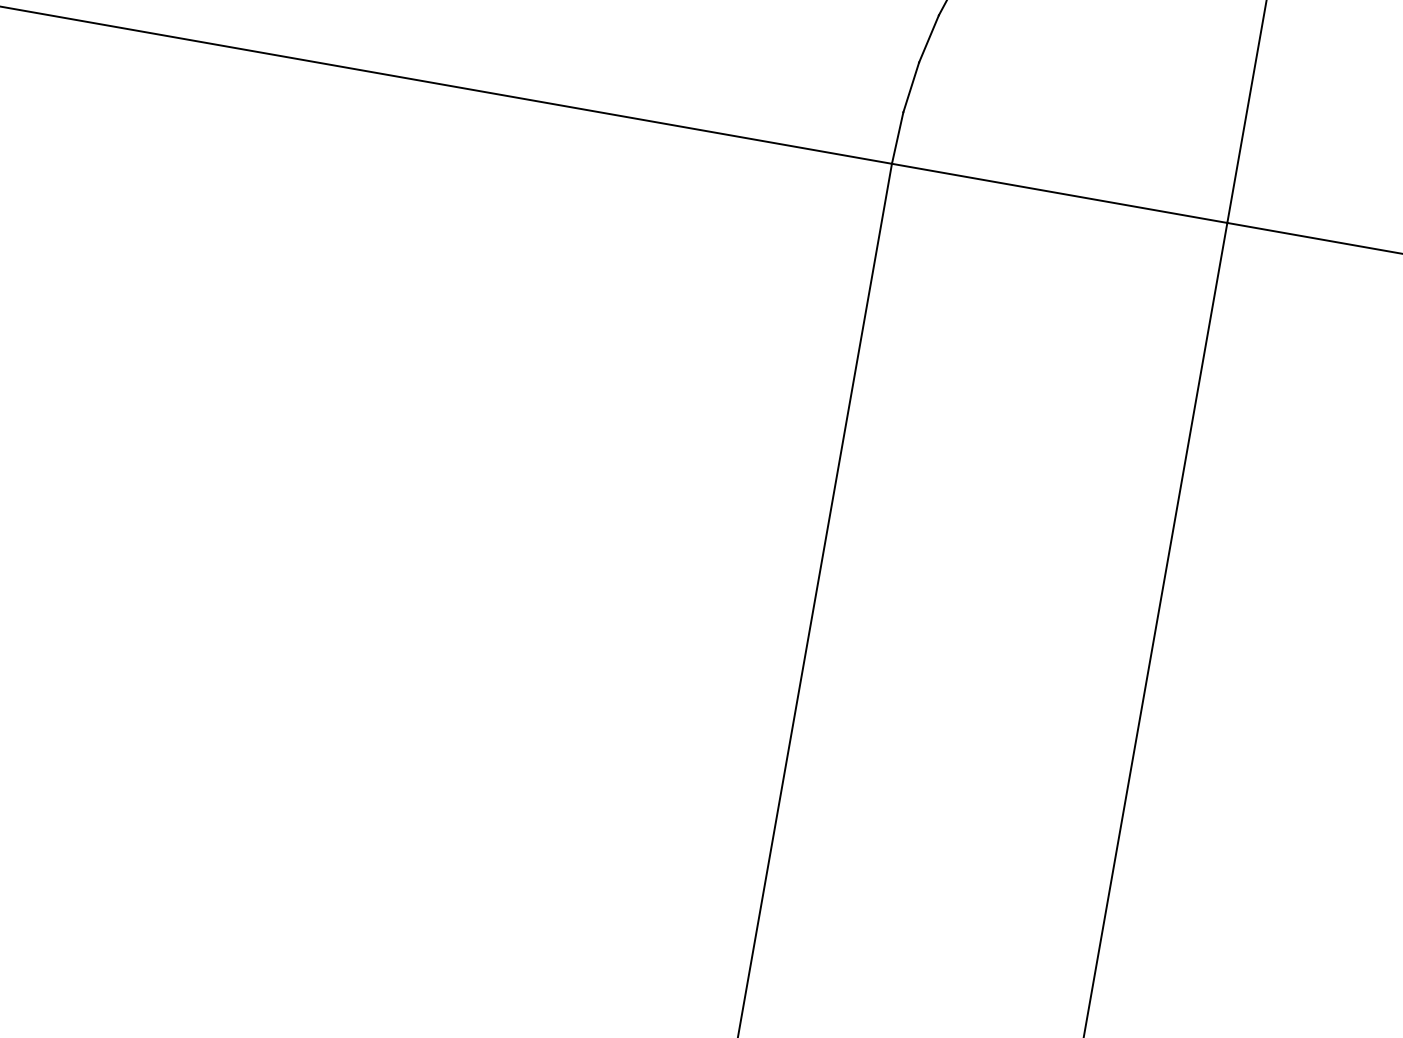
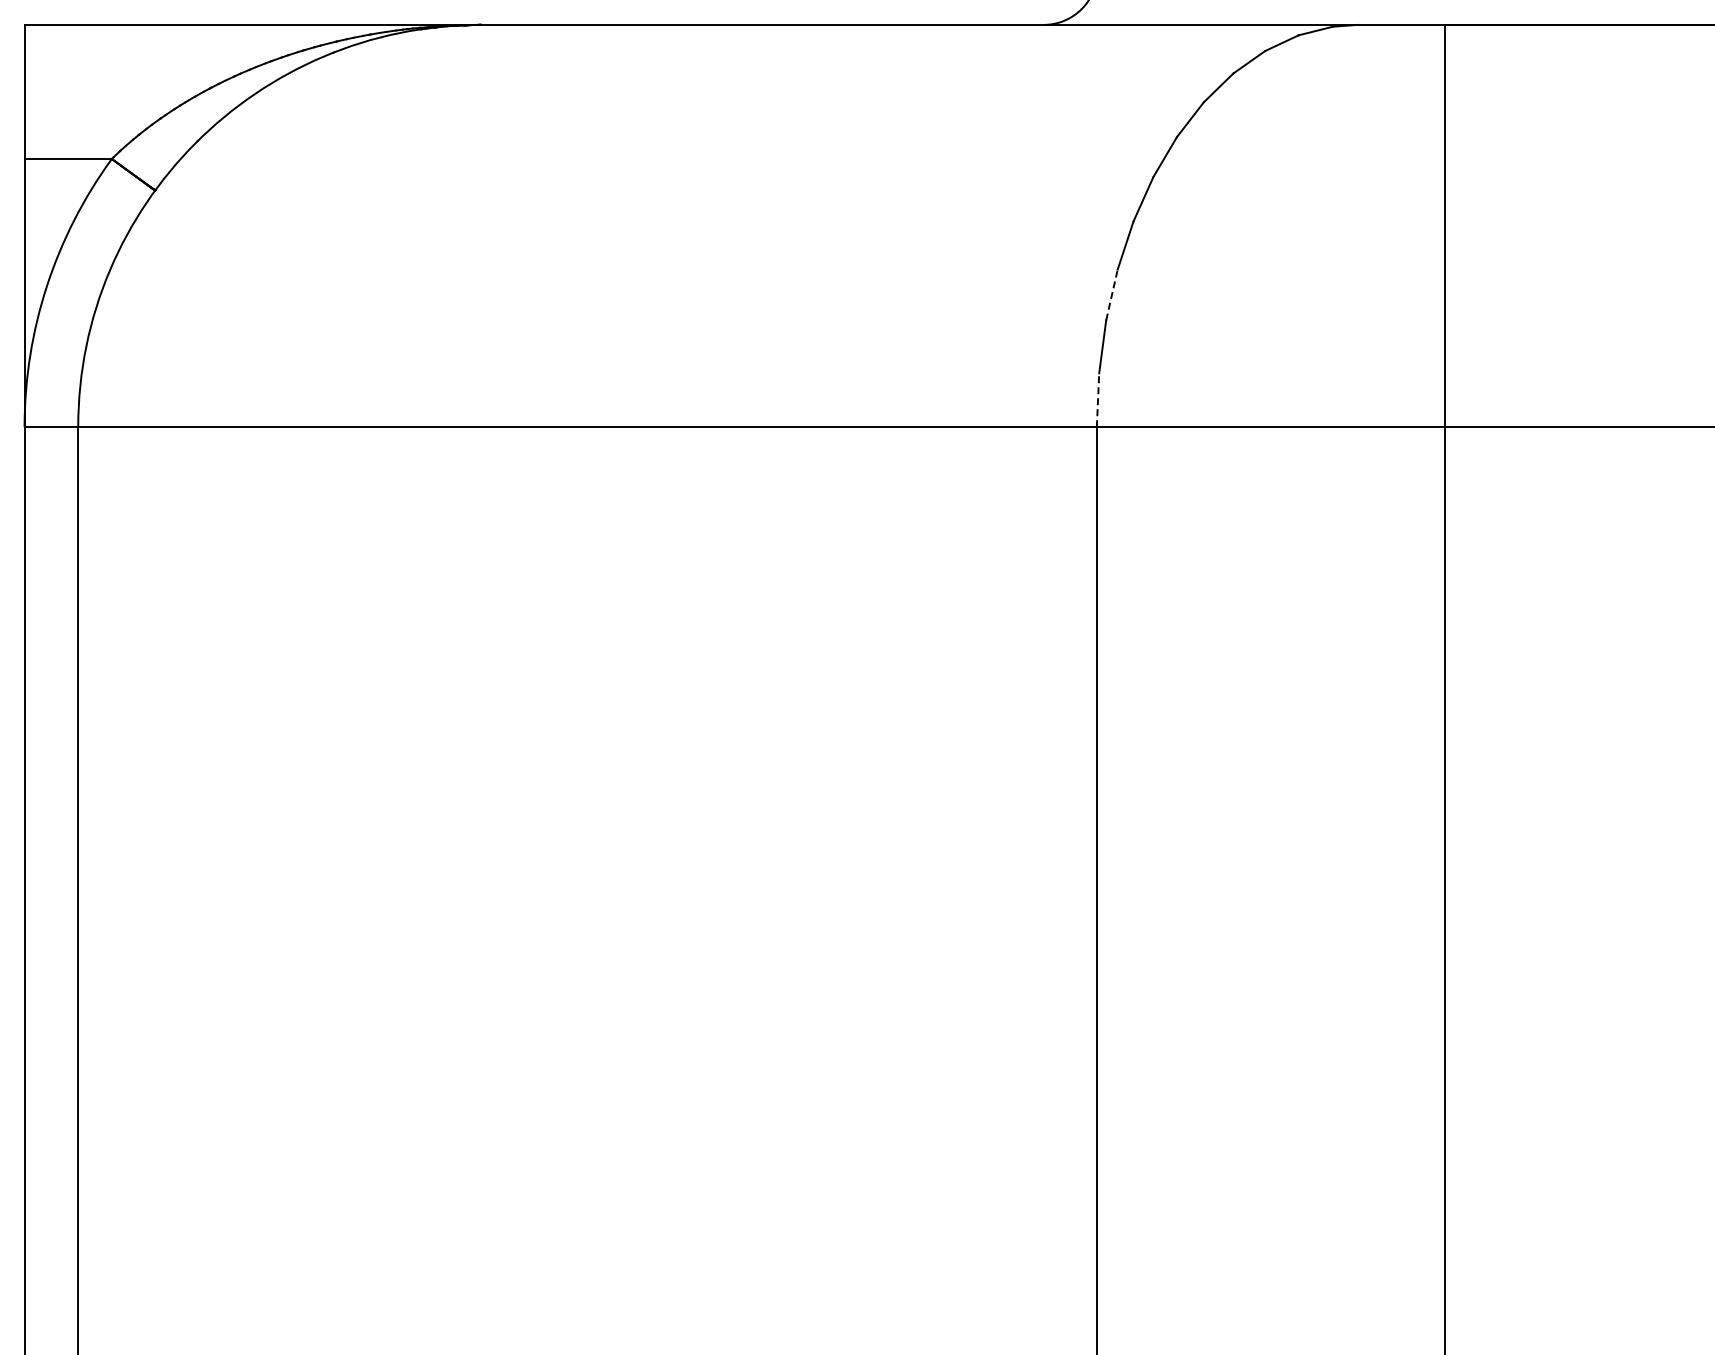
line: (929, 38) -> (1112, 294), solid -> dashed
line: (898, 138) -> (1098, 400), solid -> dashed

